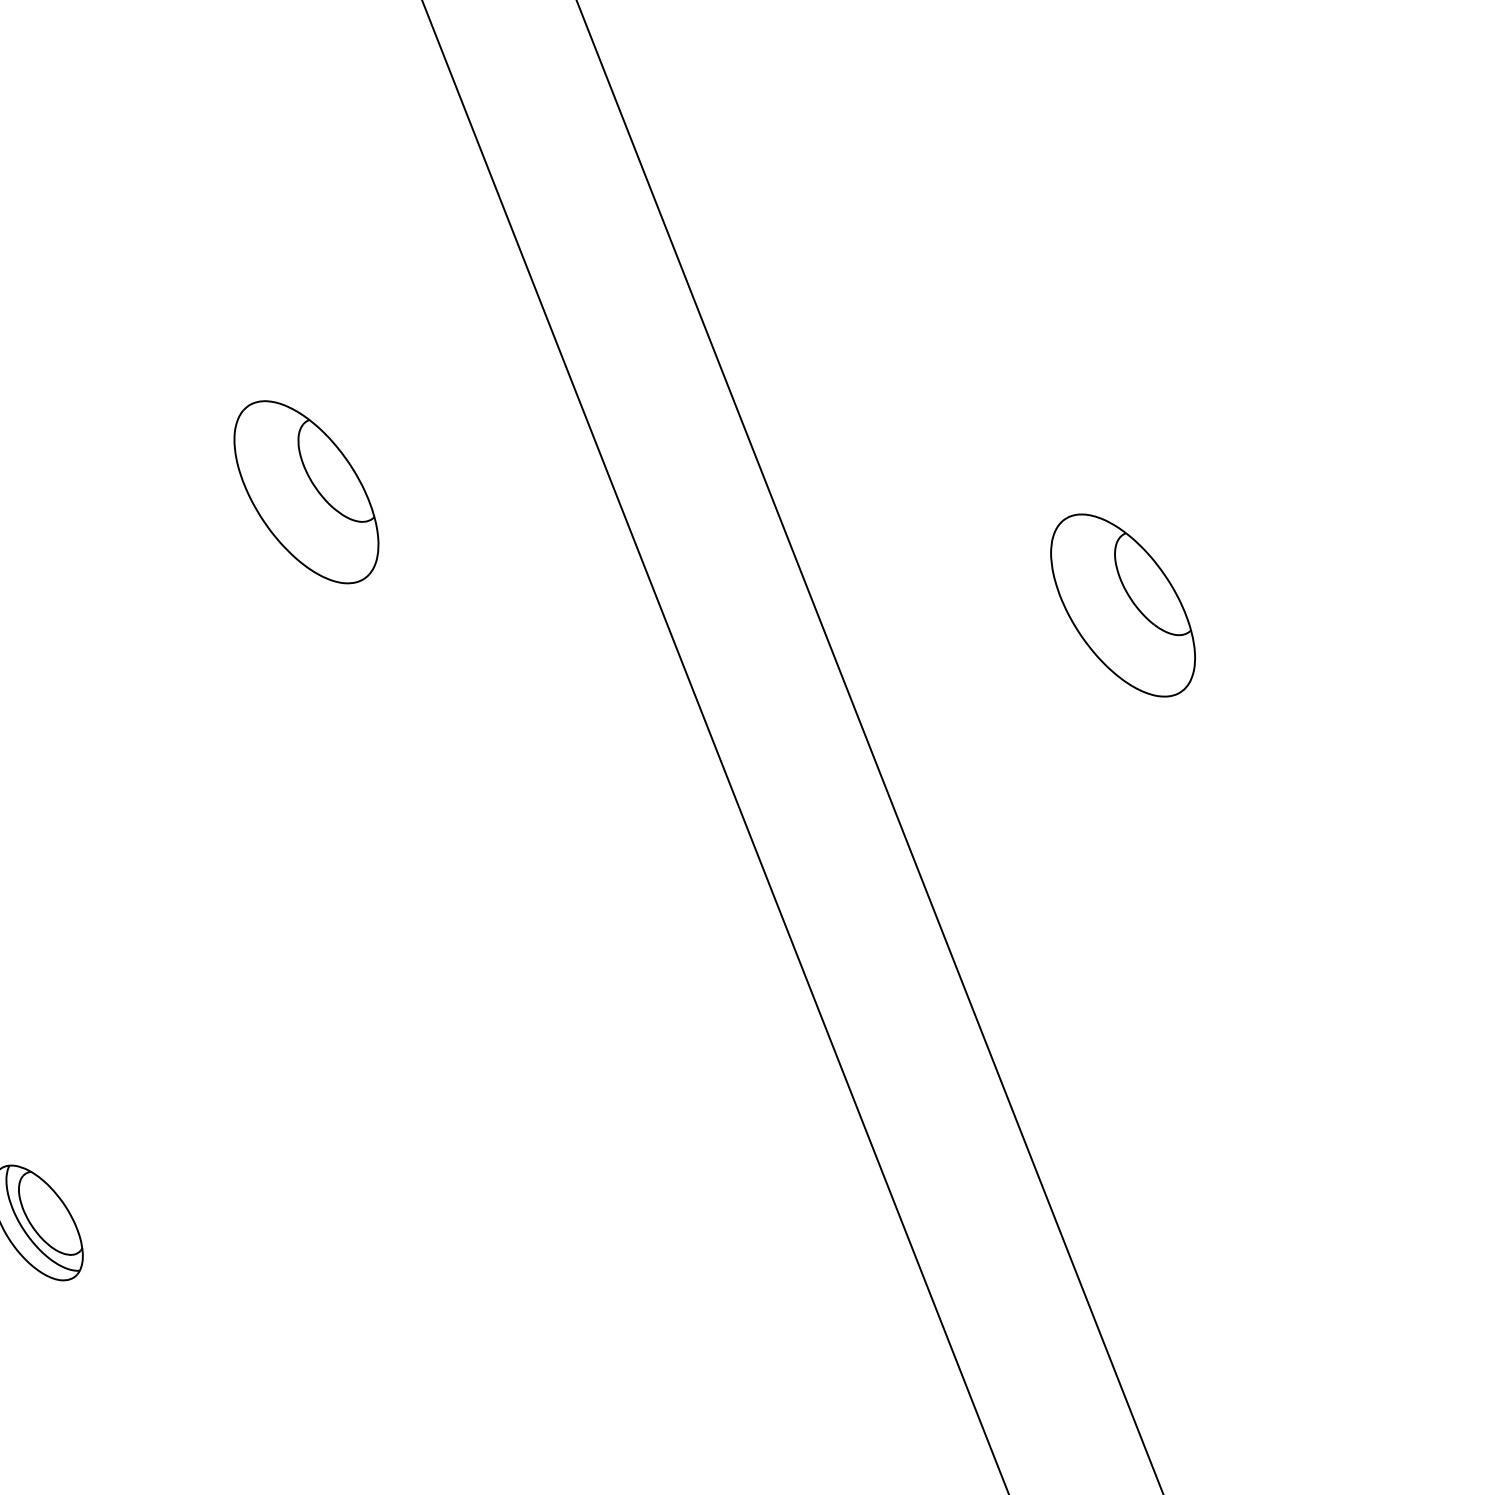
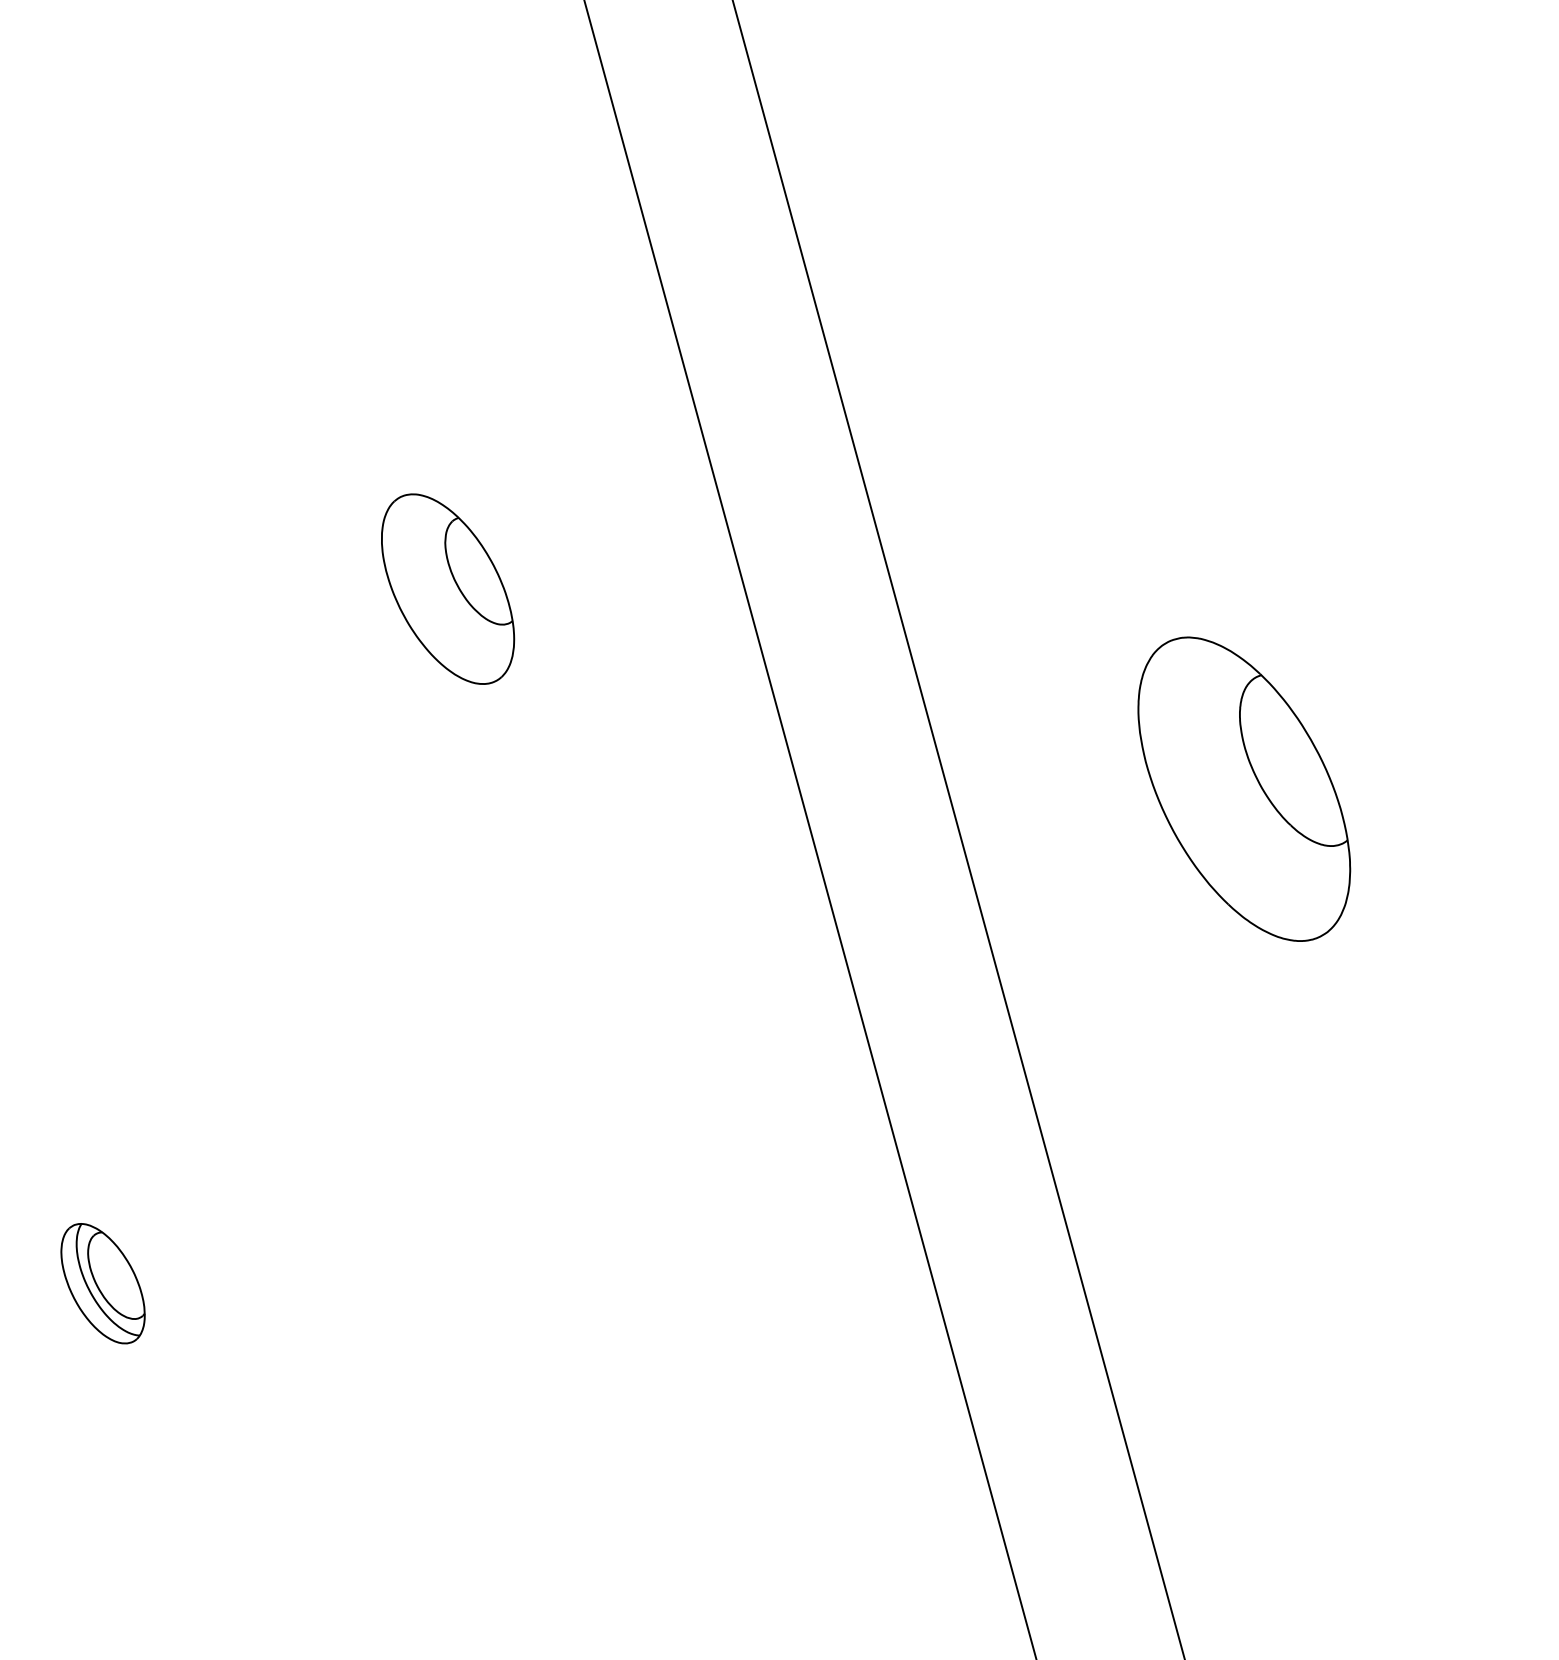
part: (1123, 604) -> (1244, 788), size x1.6

